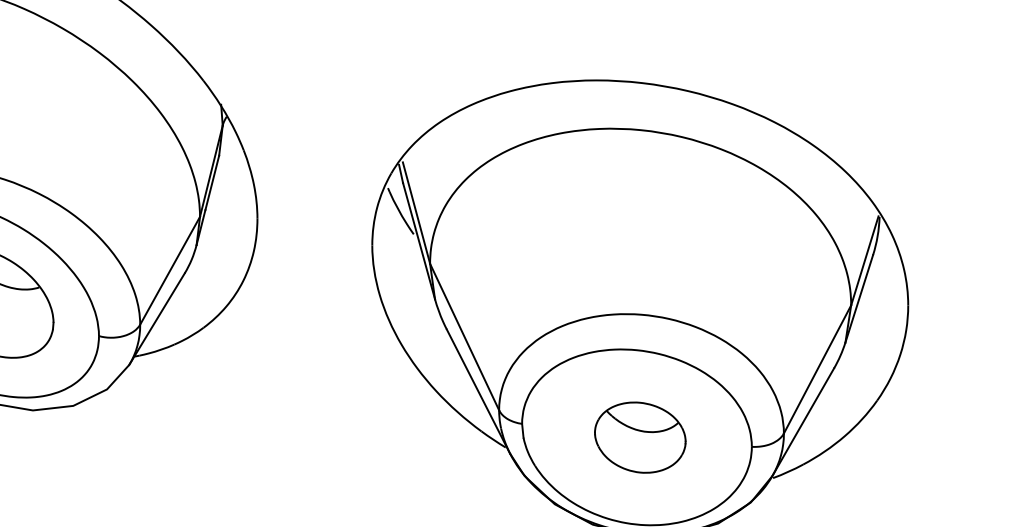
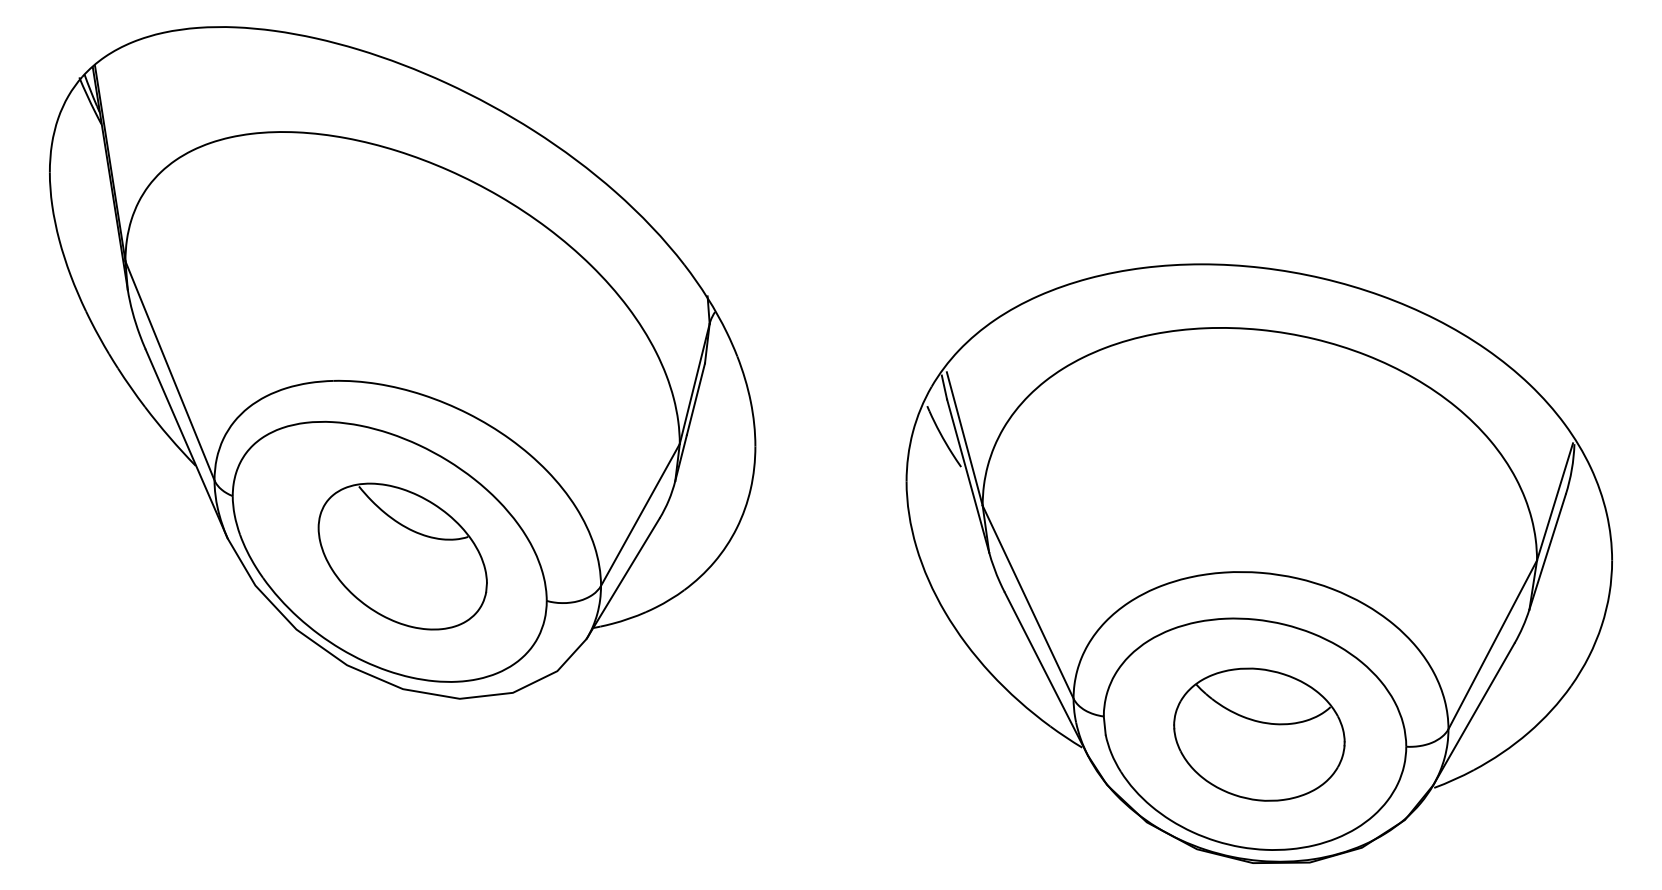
part: (640, 437) -> (1259, 734), size x1.43

